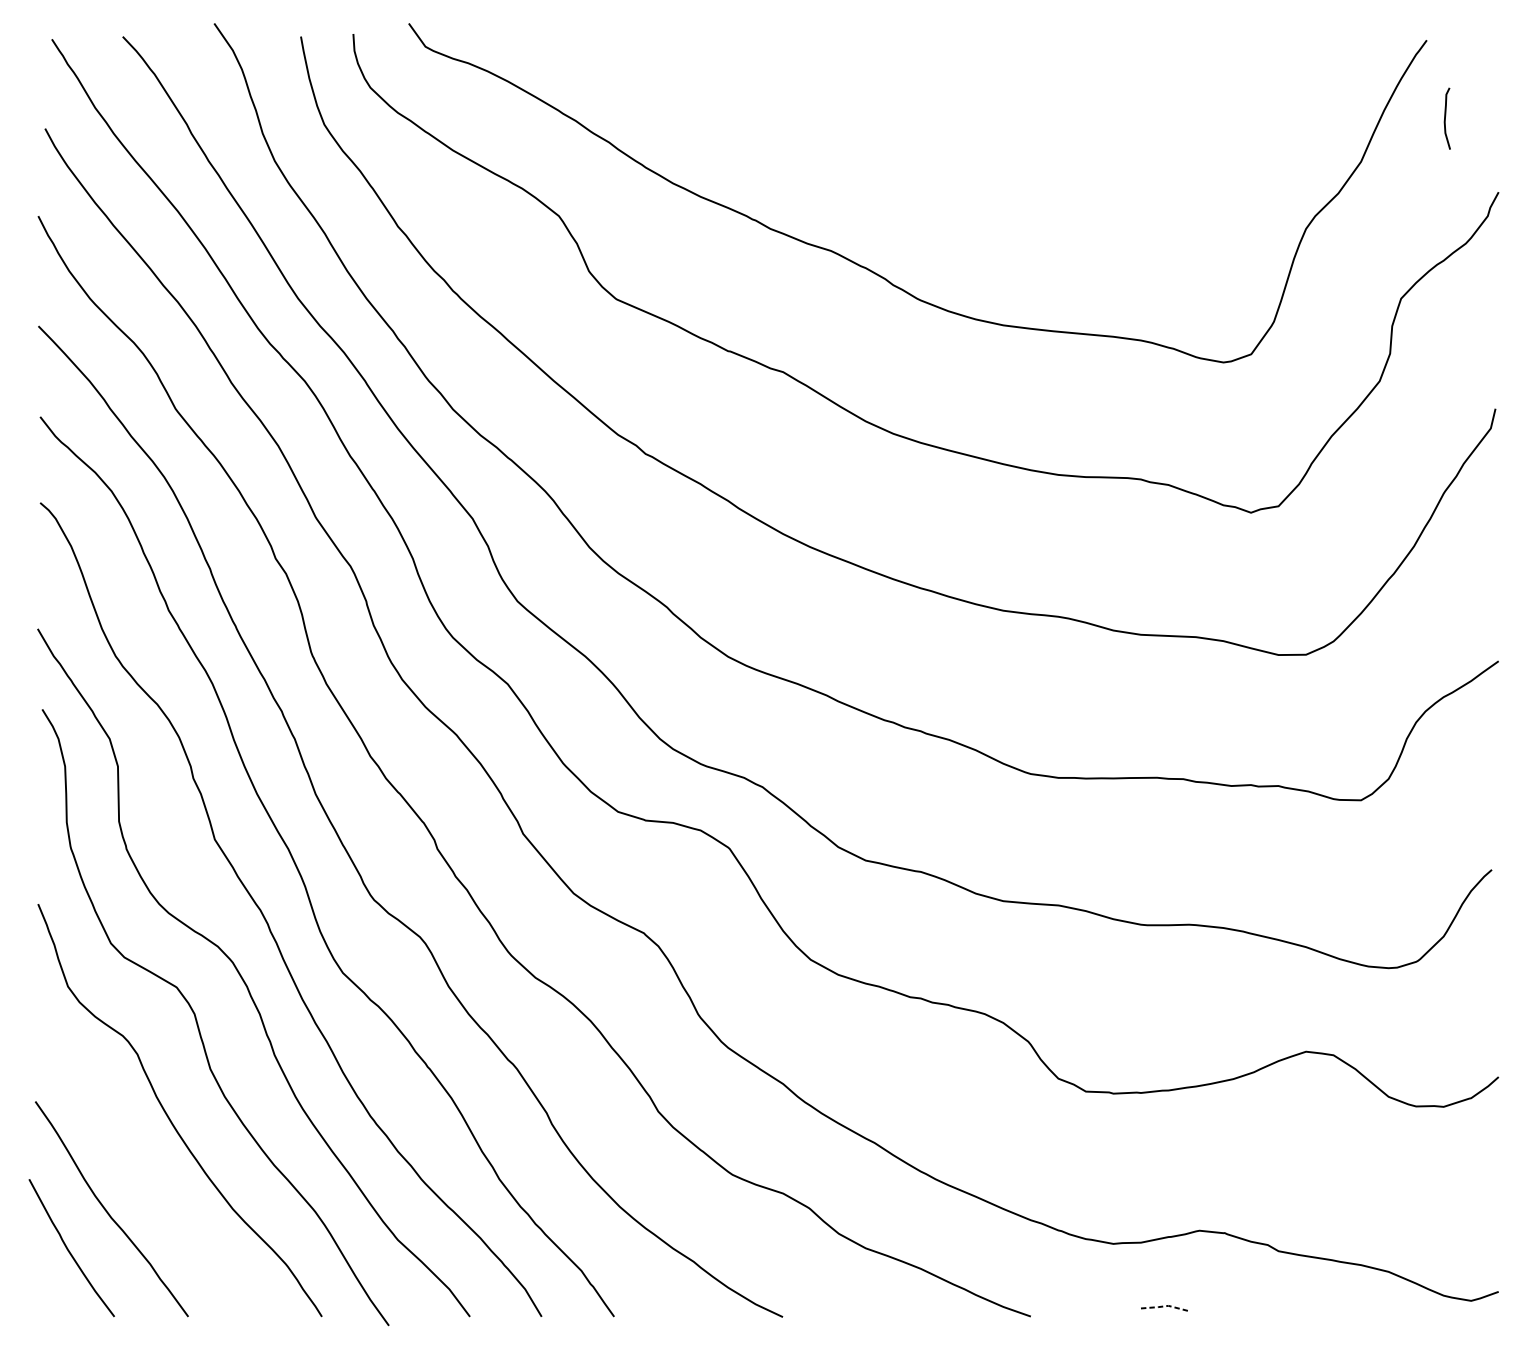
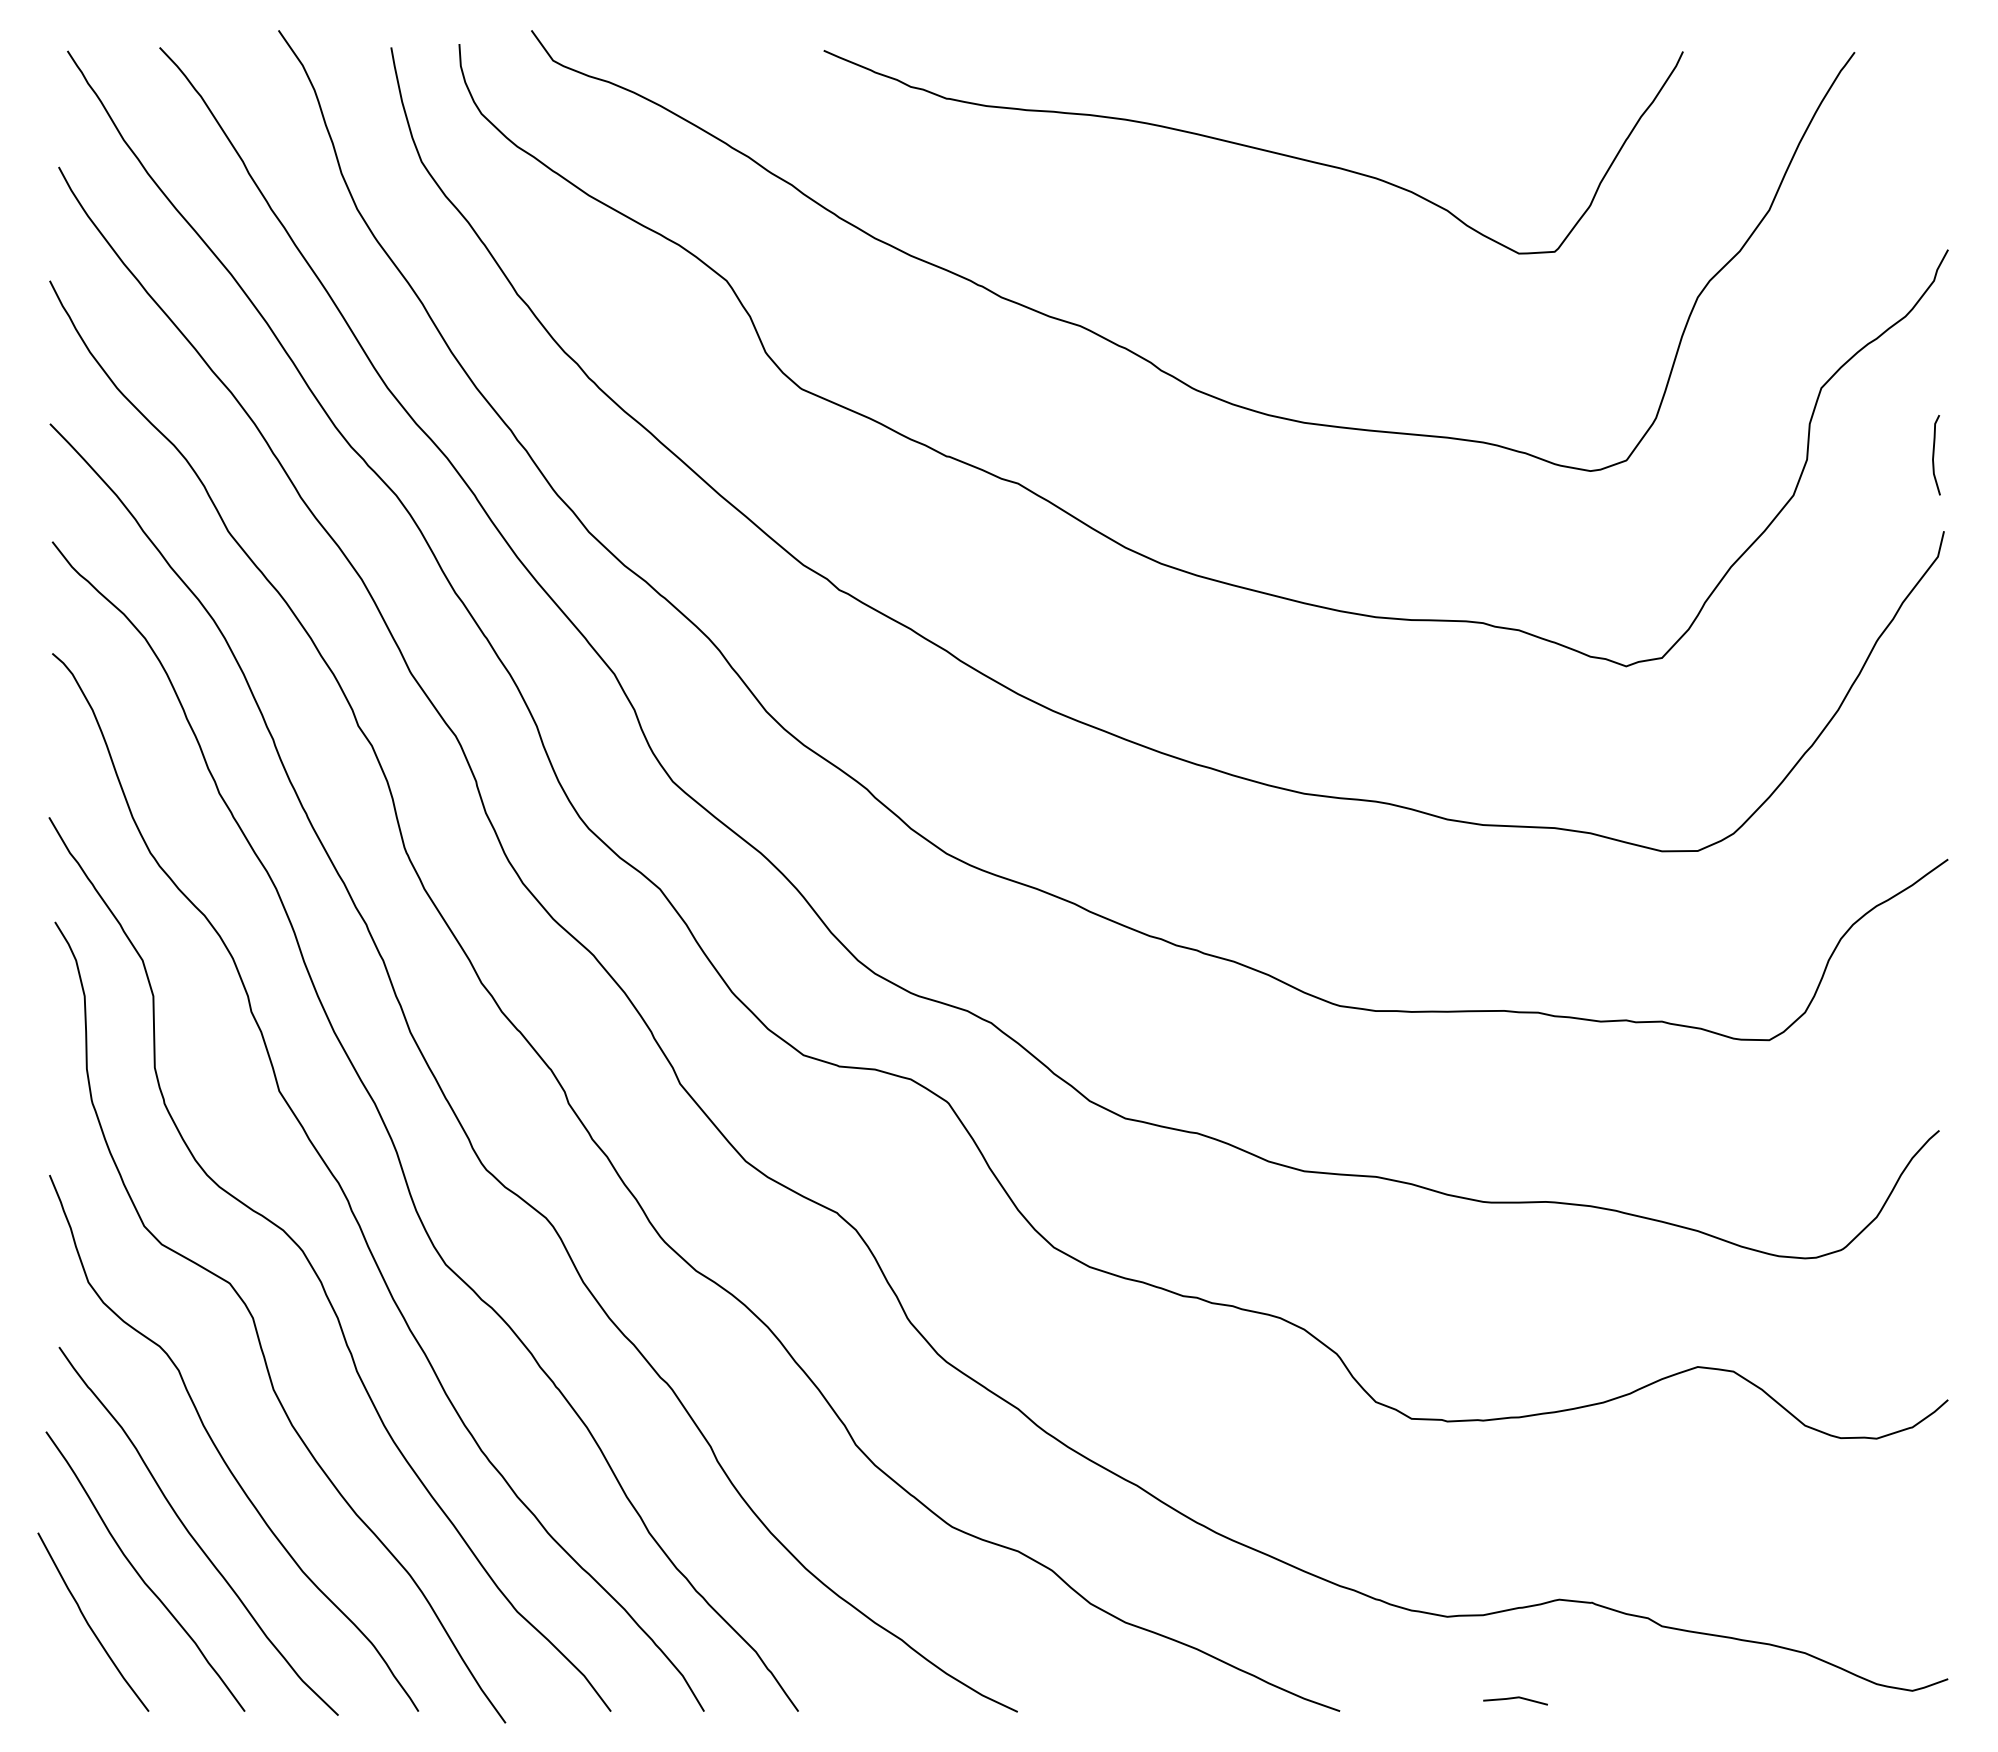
curve: (965, 115) -> (1255, 149), added
curve: (1445, 118) -> (1934, 455), moved
curve: (148, 1181) -> (192, 1535), added
line: (1166, 1305) -> (1516, 1697), dashed -> solid

